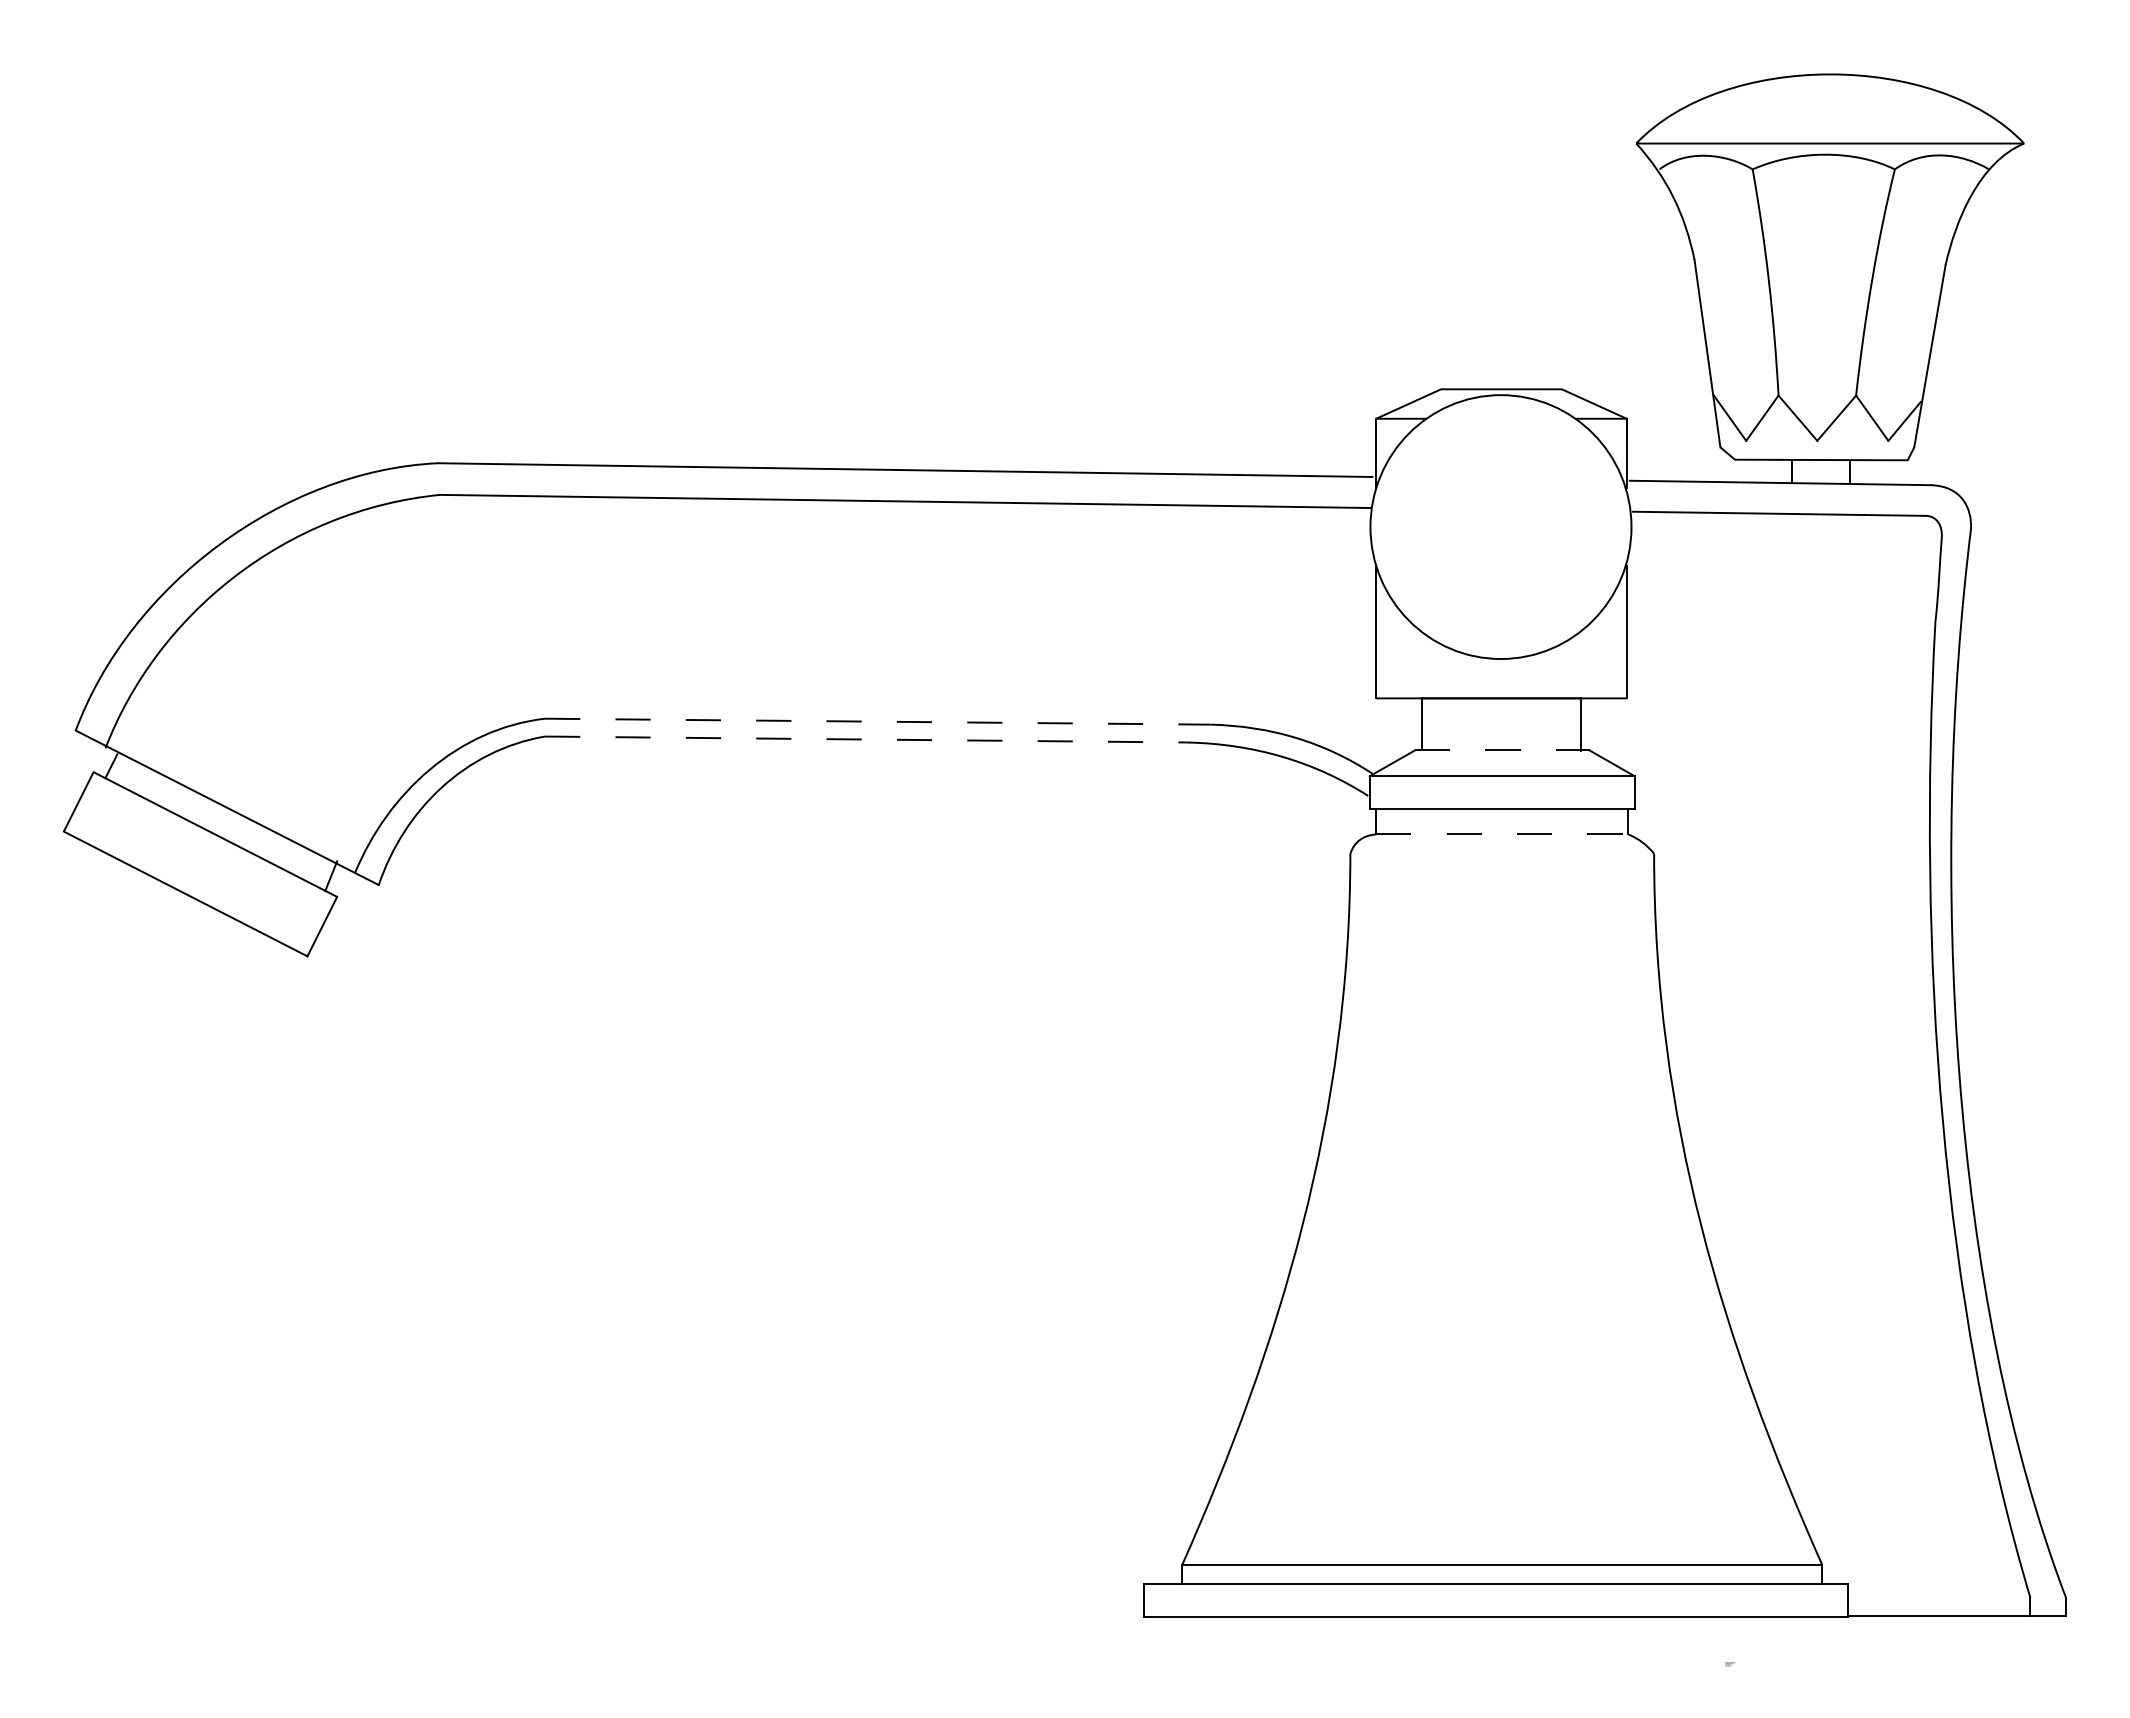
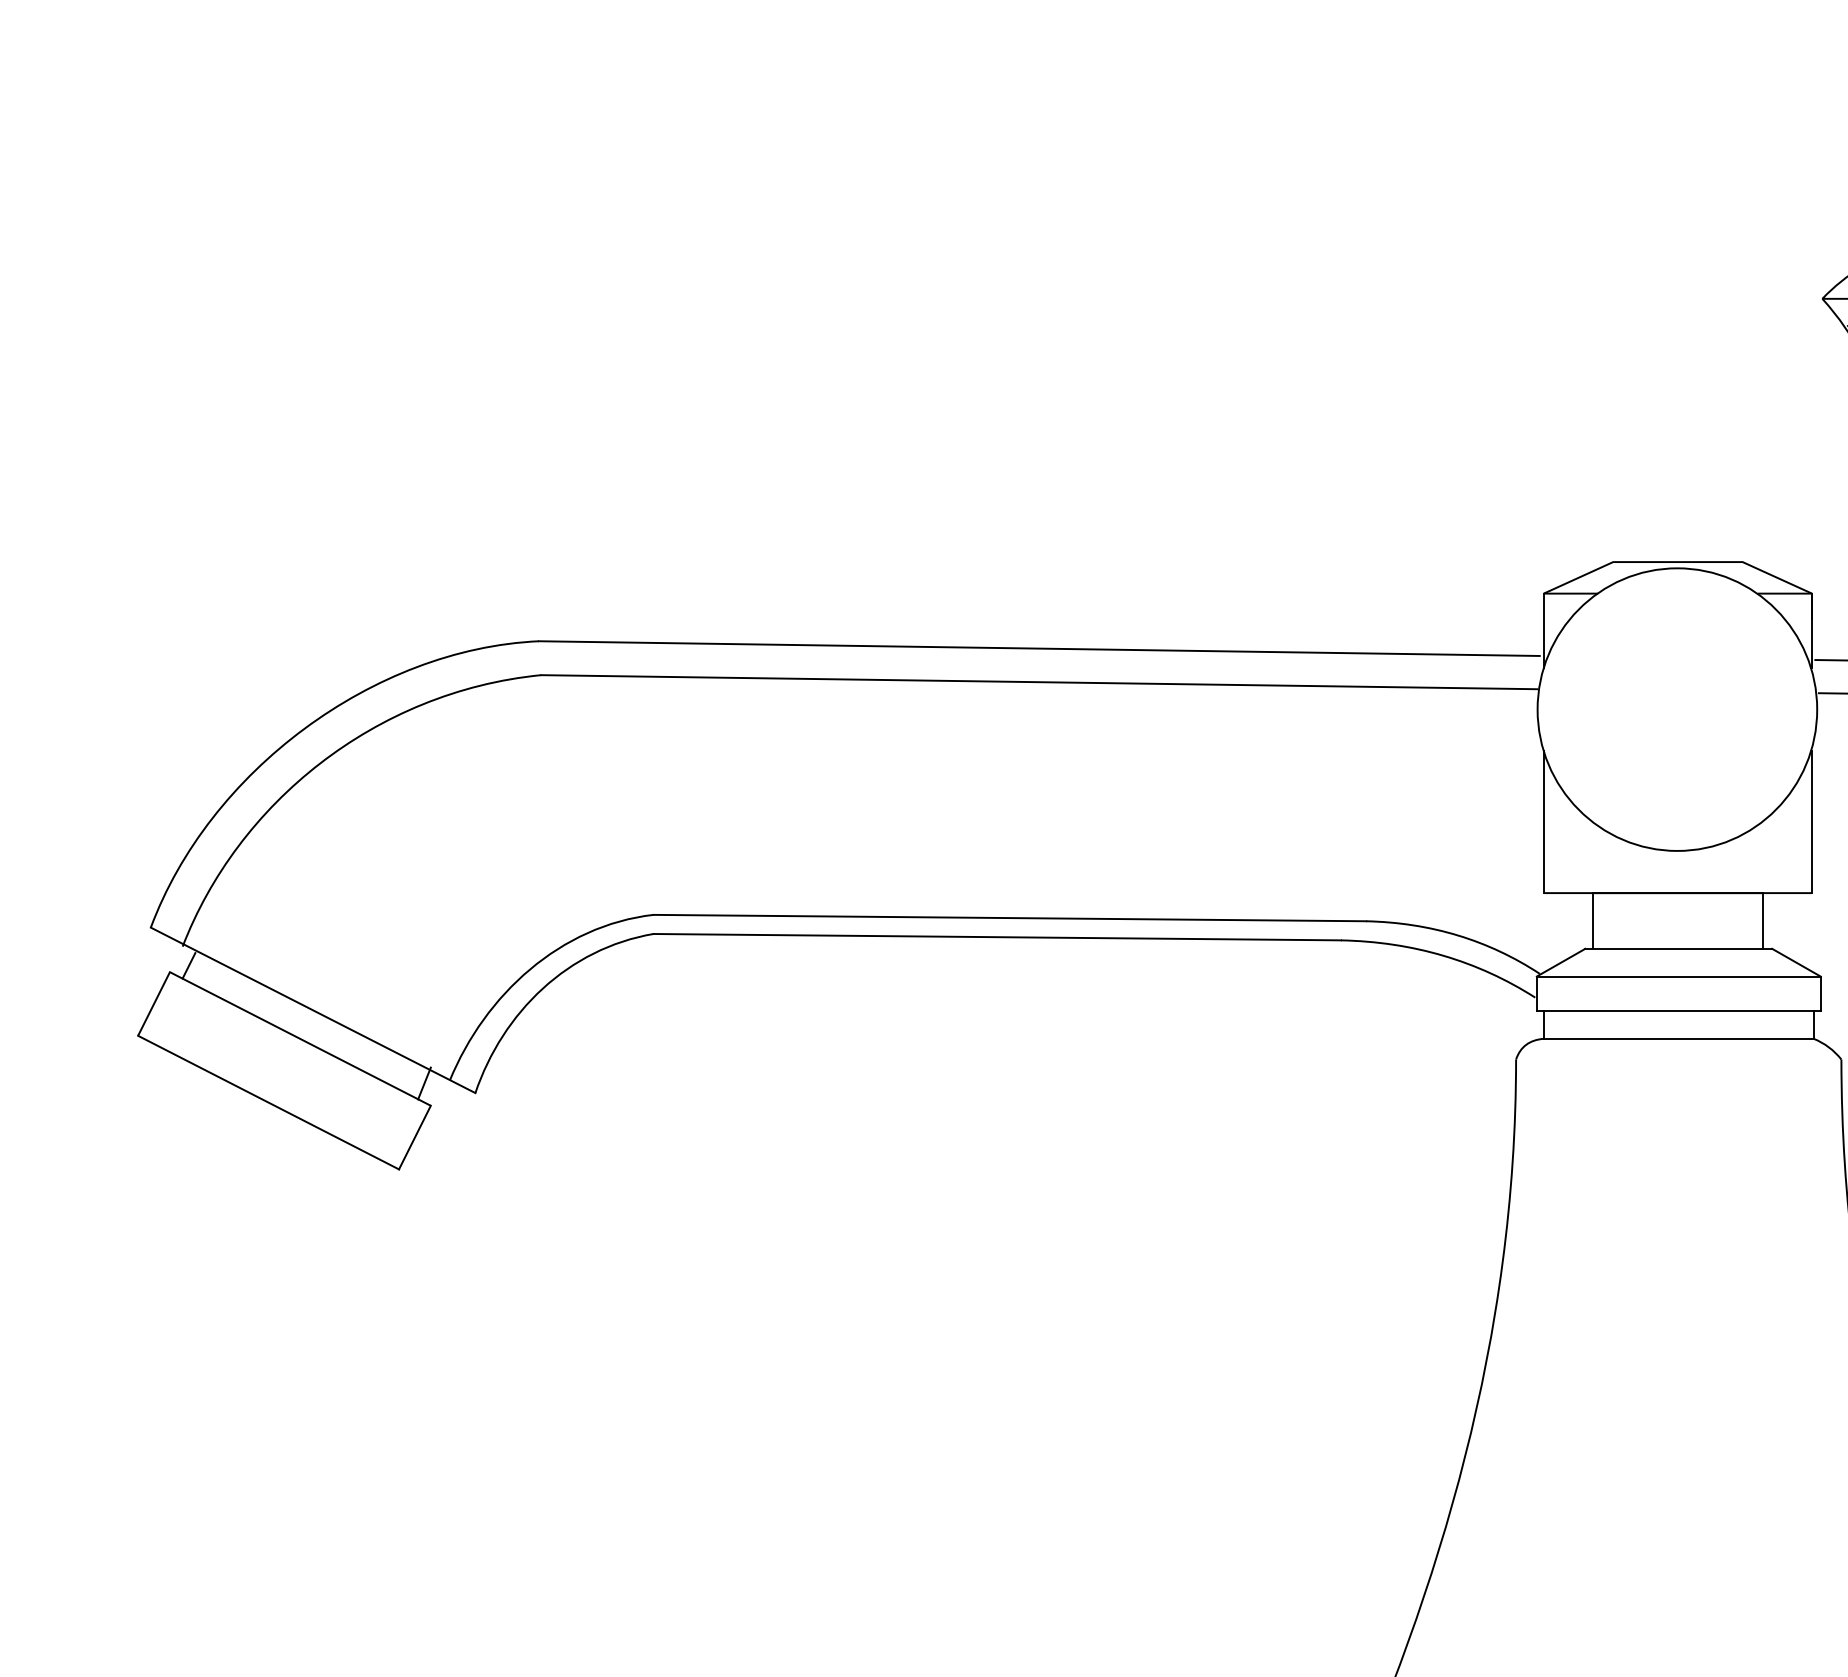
line: (877, 721) -> (1009, 917), dashed -> solid
line: (865, 739) -> (996, 937), dashed -> solid
line: (1502, 750) -> (1679, 948), dashed -> solid
line: (1502, 834) -> (1679, 1038), dashed -> solid

